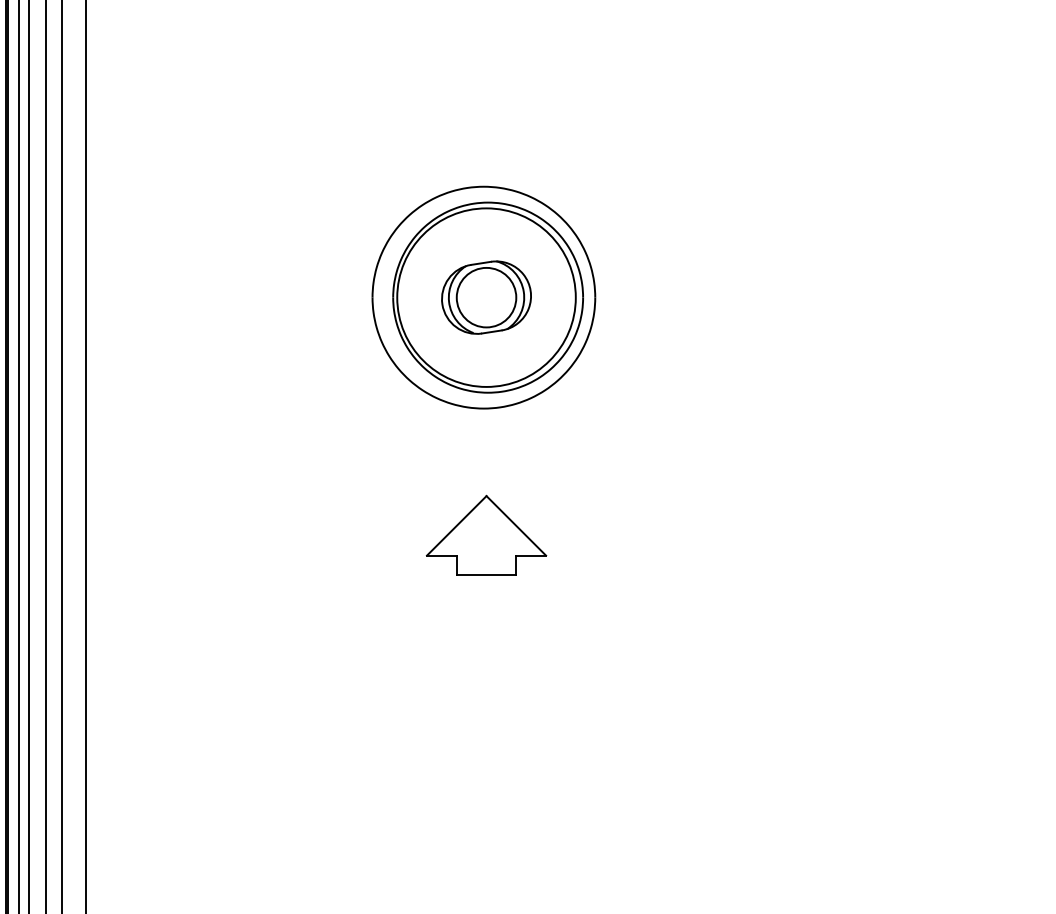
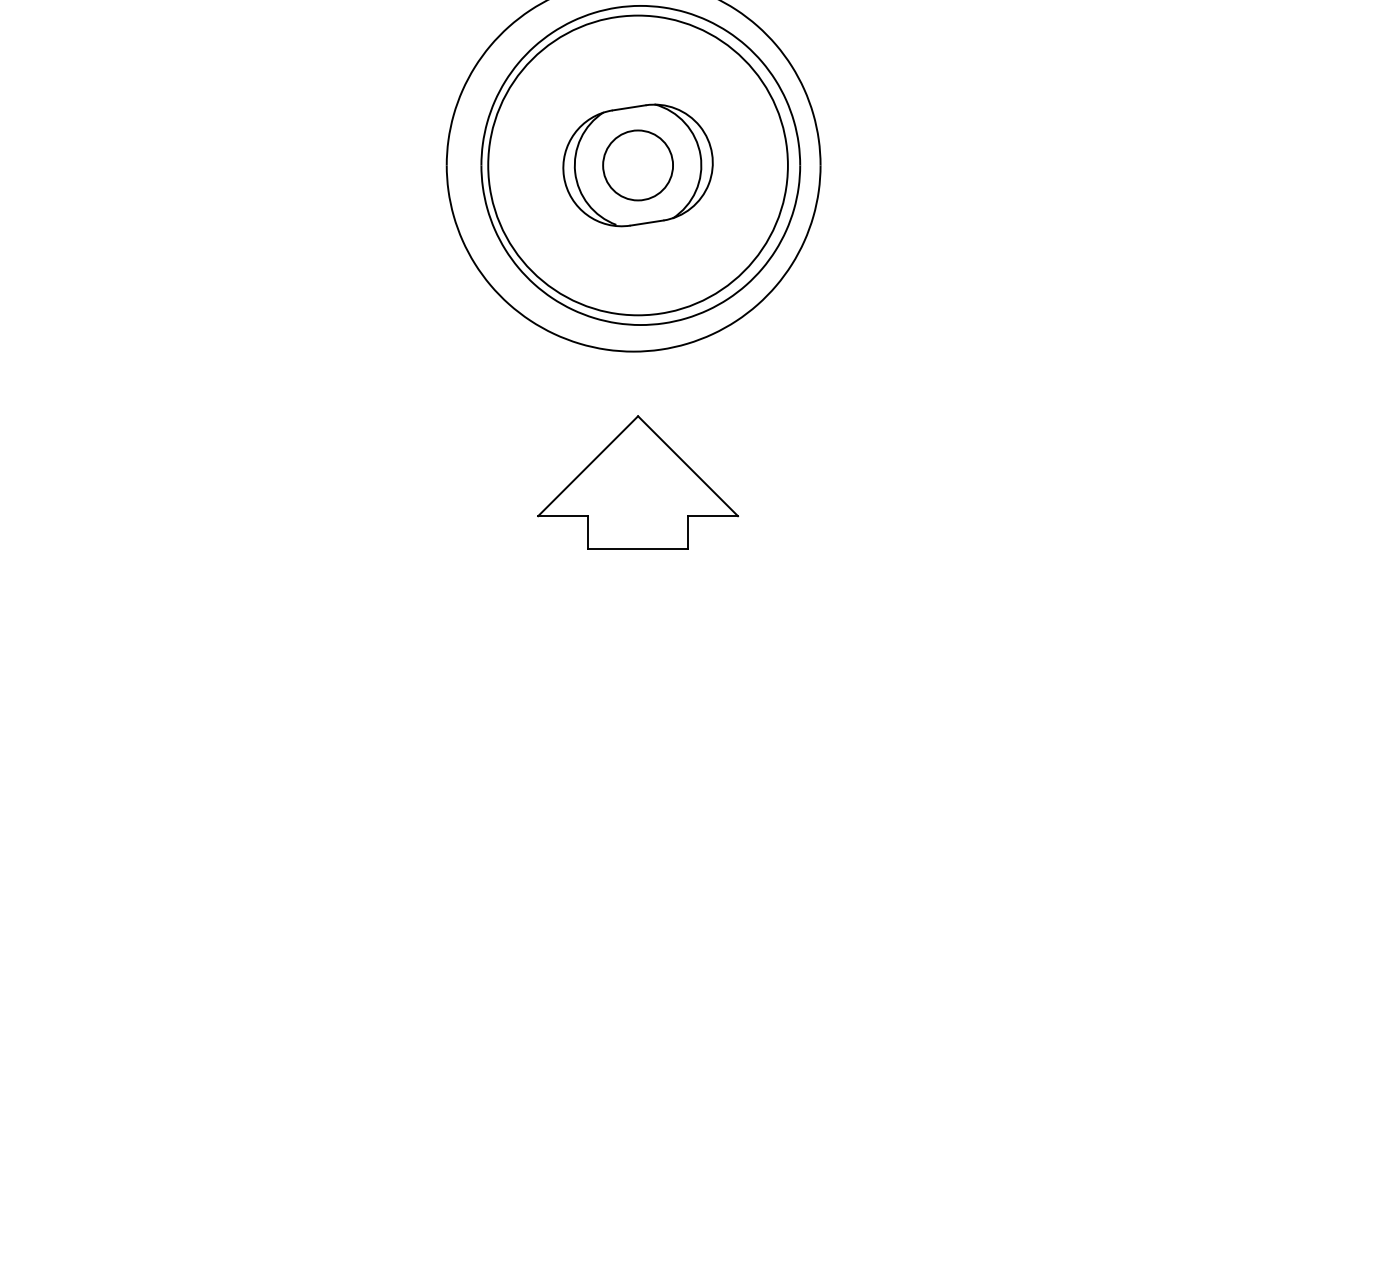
circle: (486, 297) -> (638, 165), size x0.7
part: (486, 534) -> (638, 480), moved

